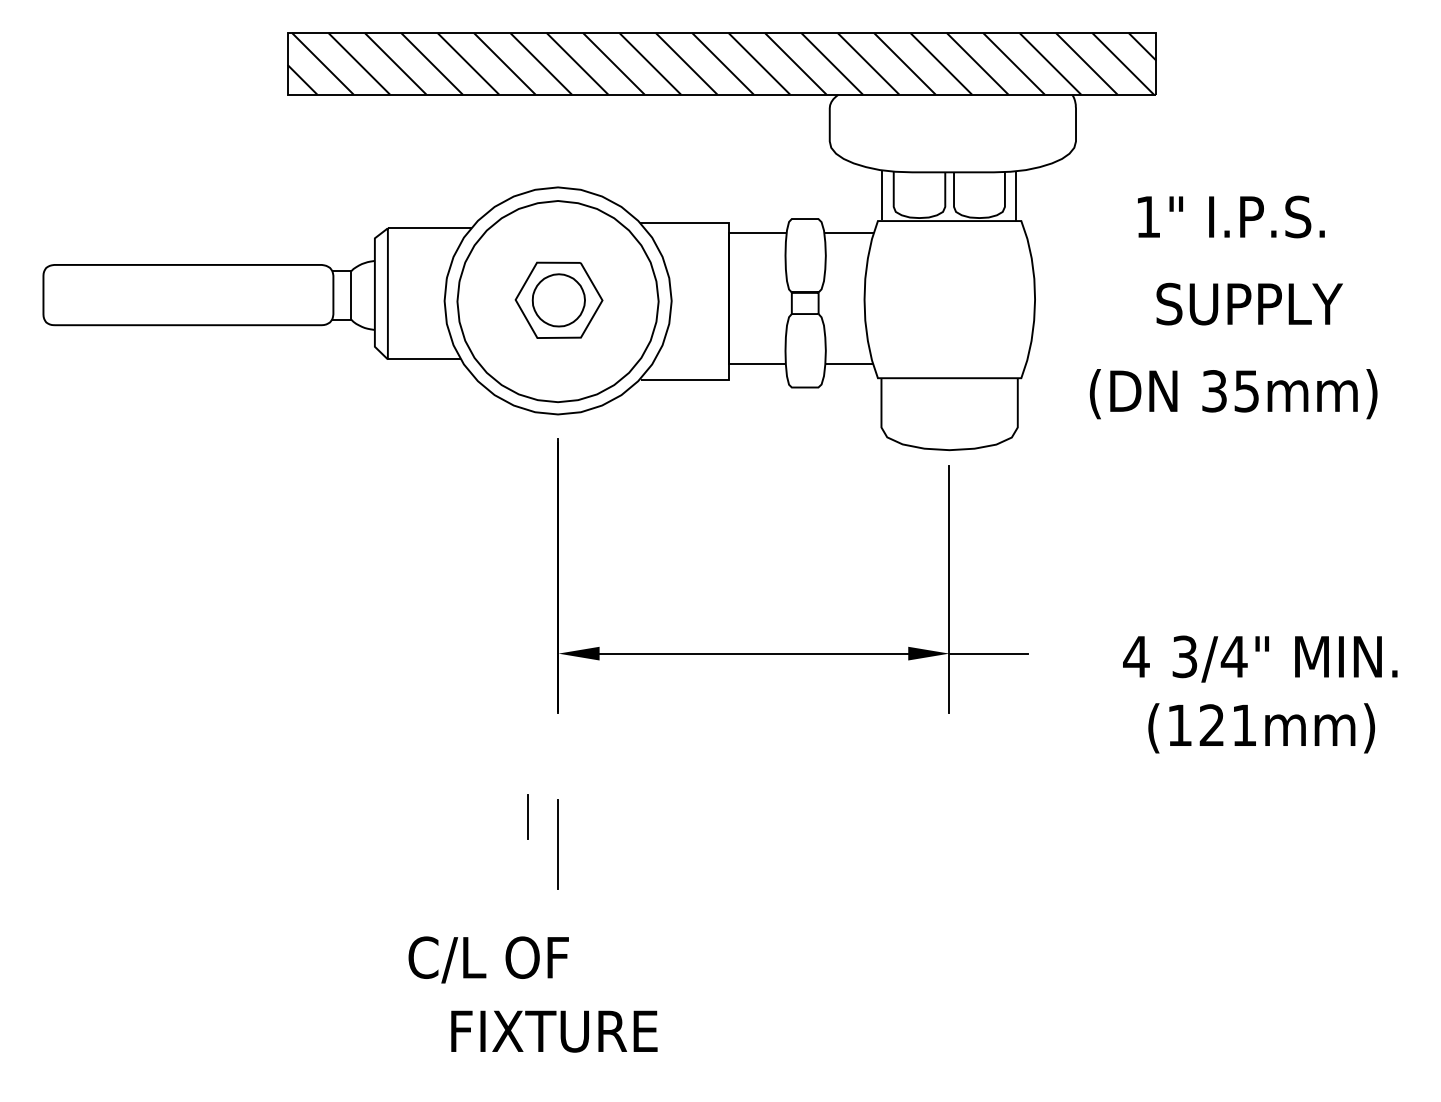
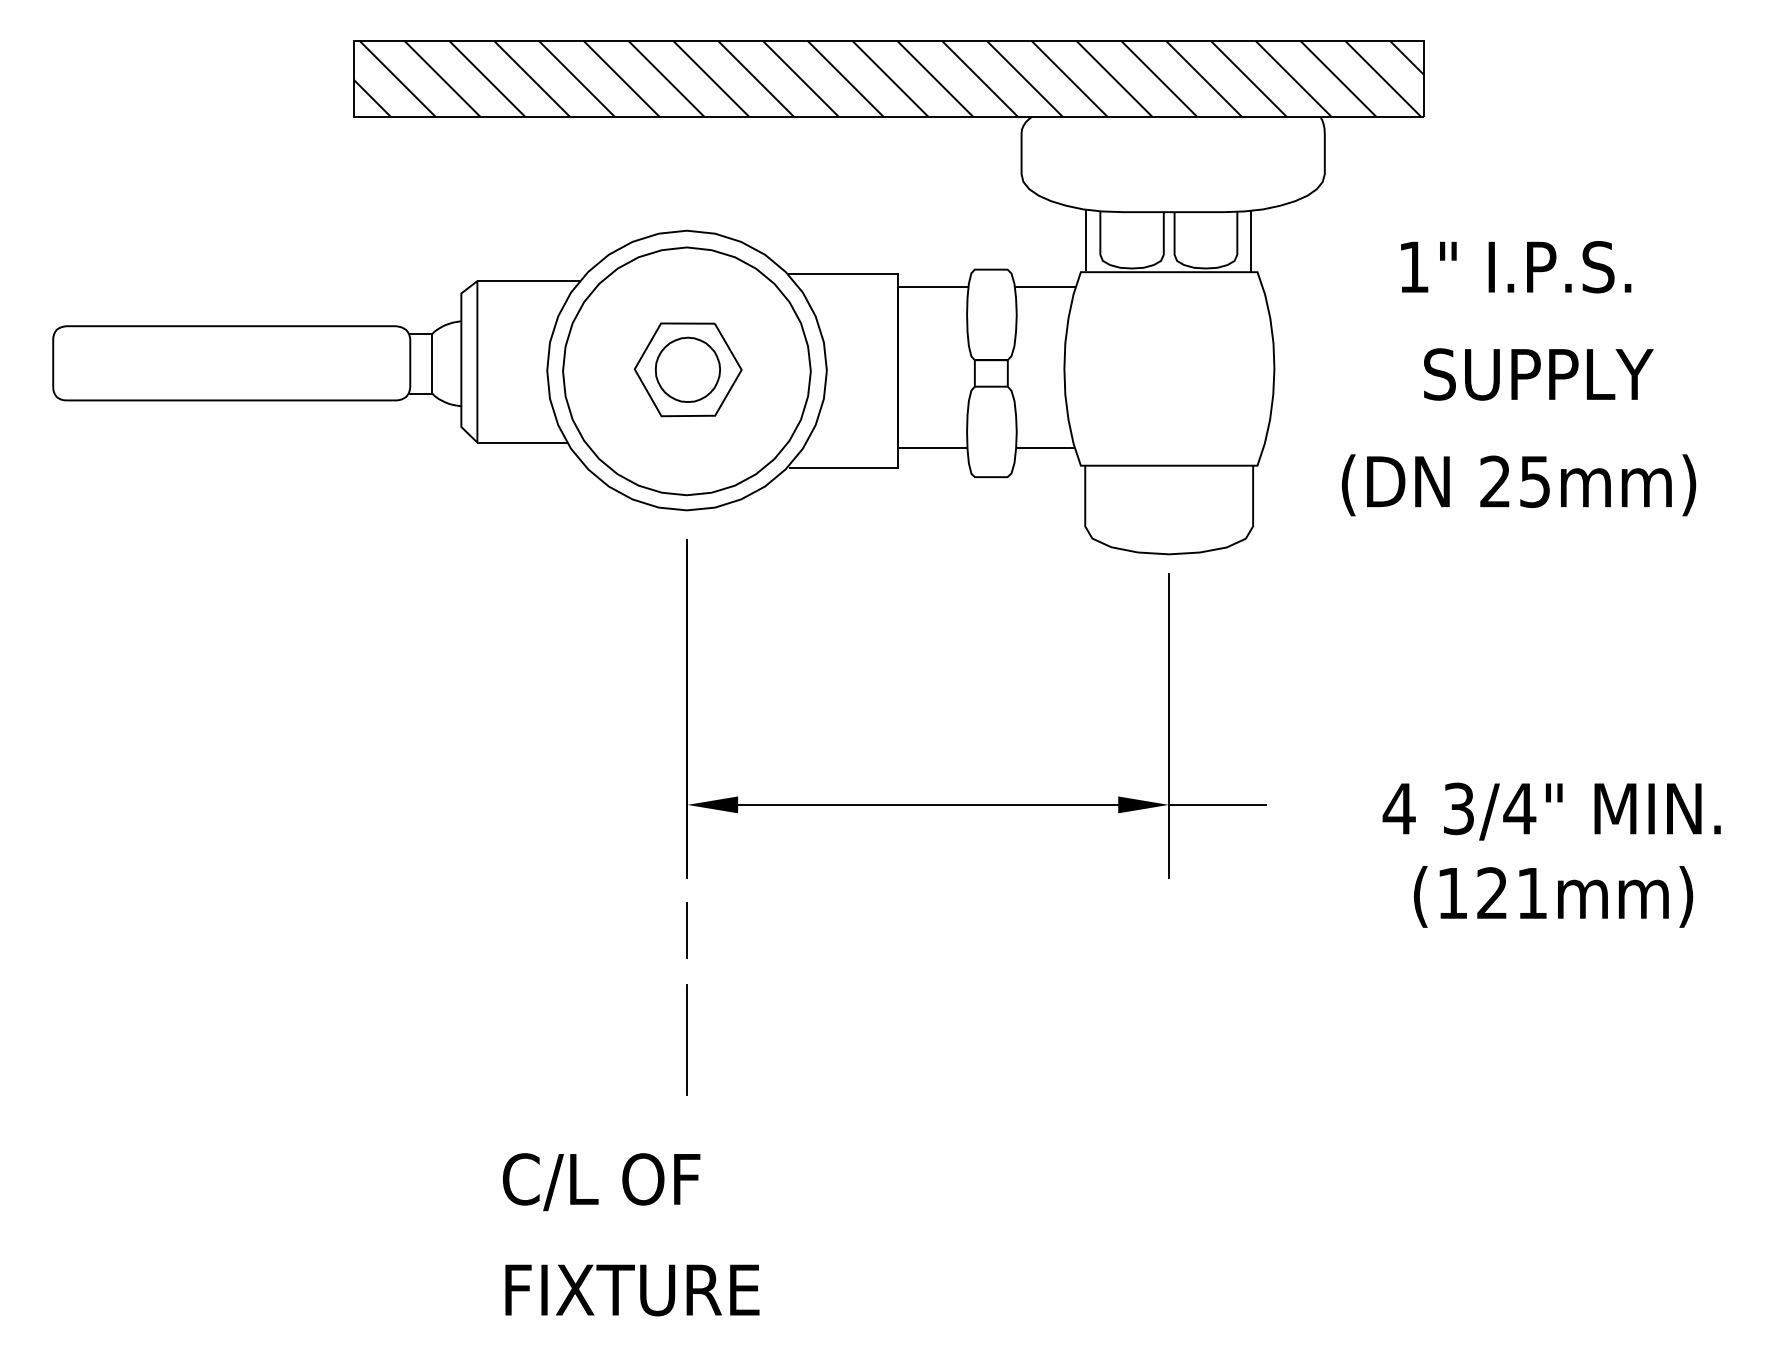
text: (1214, 391) -> (1495, 481), 35mm) -> 25mm)
line: (527, 817) -> (686, 930), moved
text: (554, 1031) -> (632, 1290), moved

